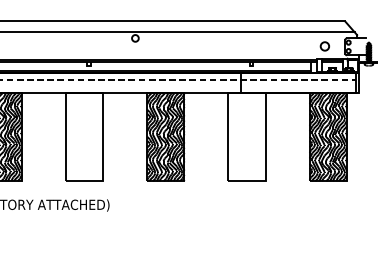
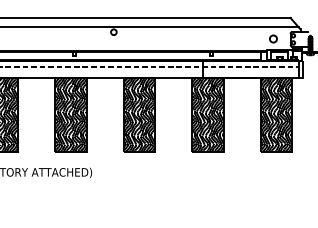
hatch: (83, 137) -> (70, 115), added
hatch: (246, 137) -> (207, 115), added

